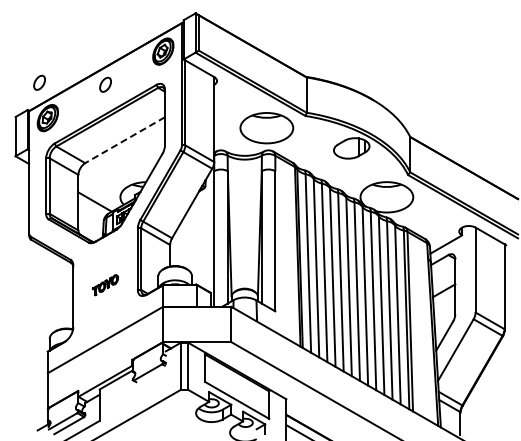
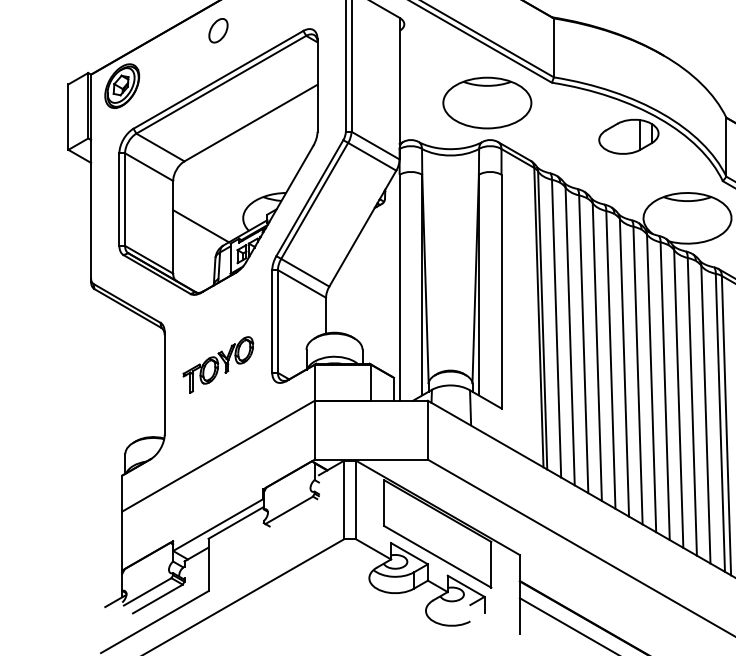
part: (39, 82) -> (108, 26), removed
line: (124, 140) -> (249, 123), dashed -> solid
part: (105, 284) -> (218, 363), size x1.67

